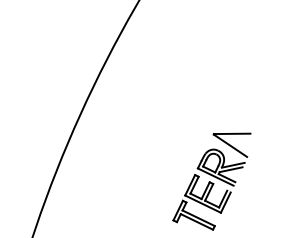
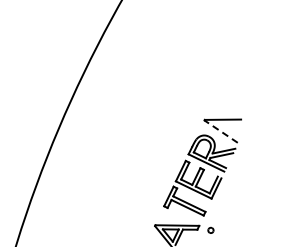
line: (229, 145) -> (220, 131), solid -> dashed

